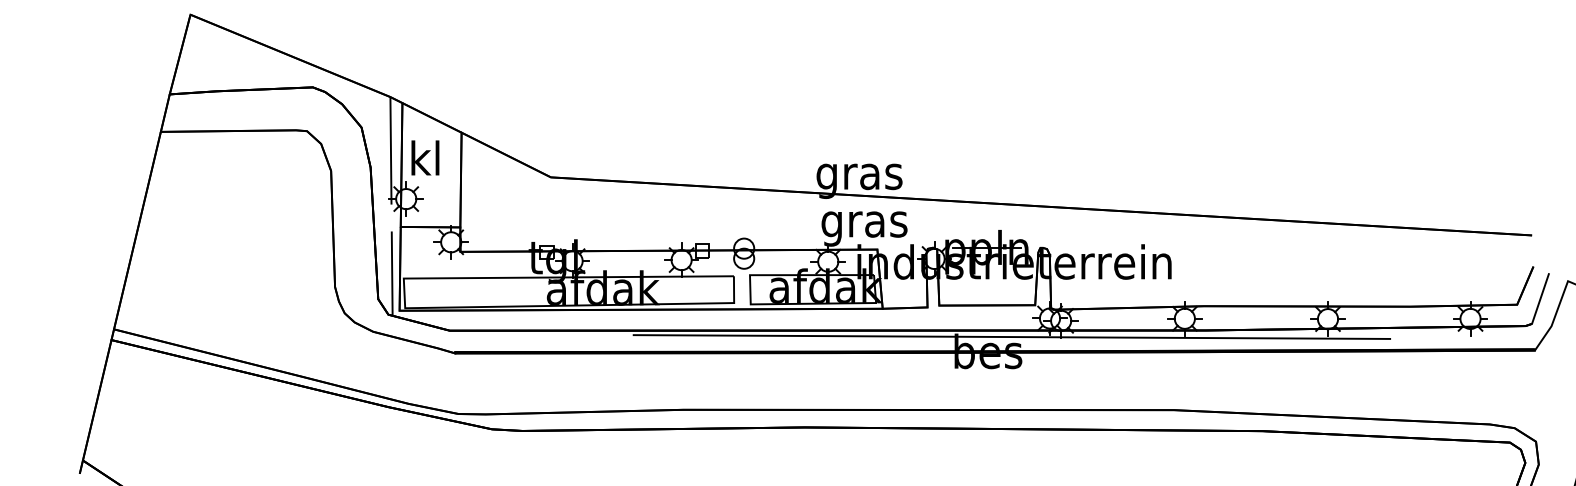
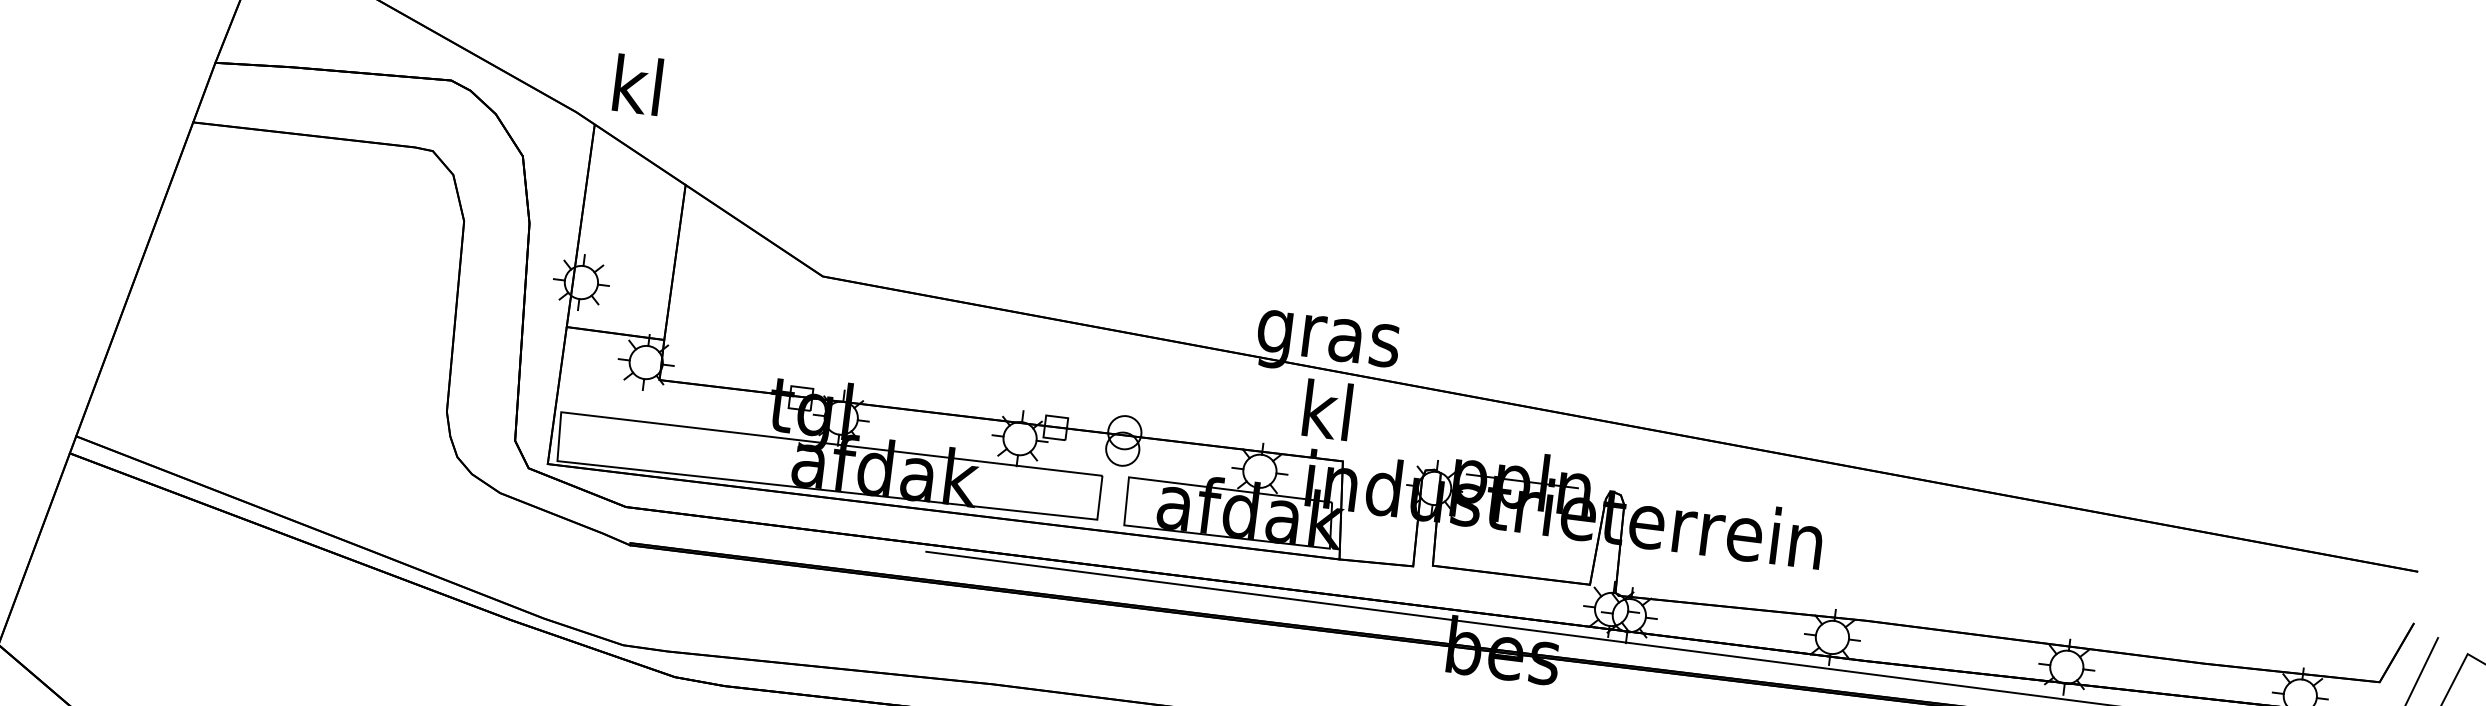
text: (425, 157) -> (638, 84), moved
line: (391, 206) -> (555, 291), removed
text: (864, 224) -> (1326, 417), gras -> kl

